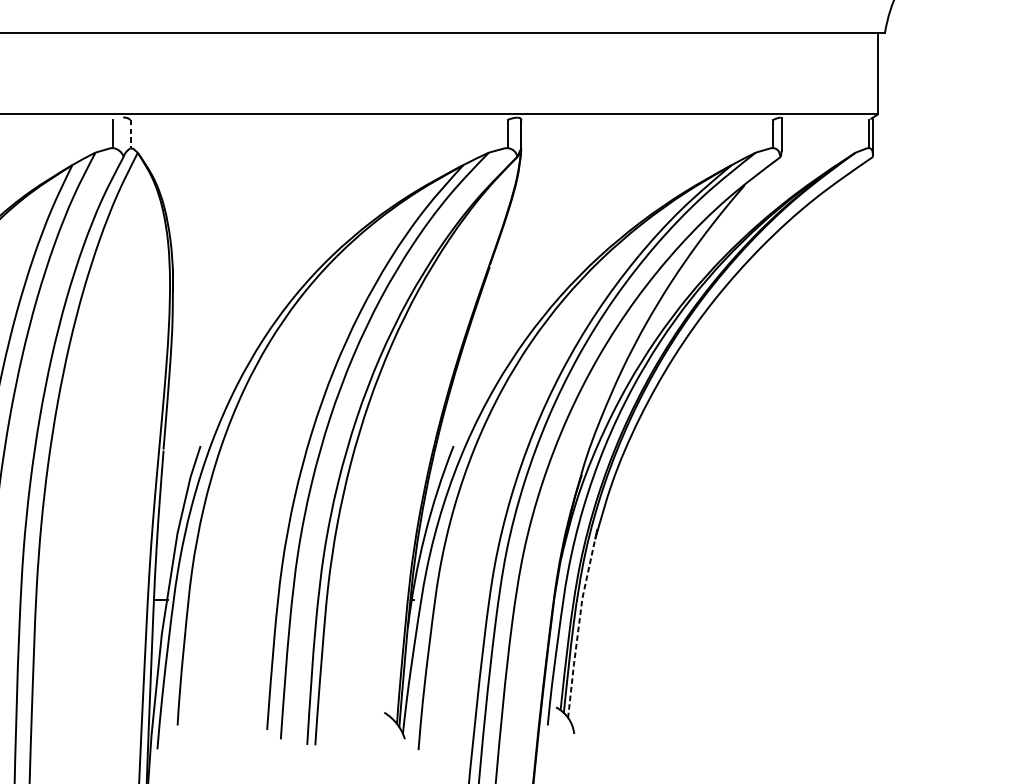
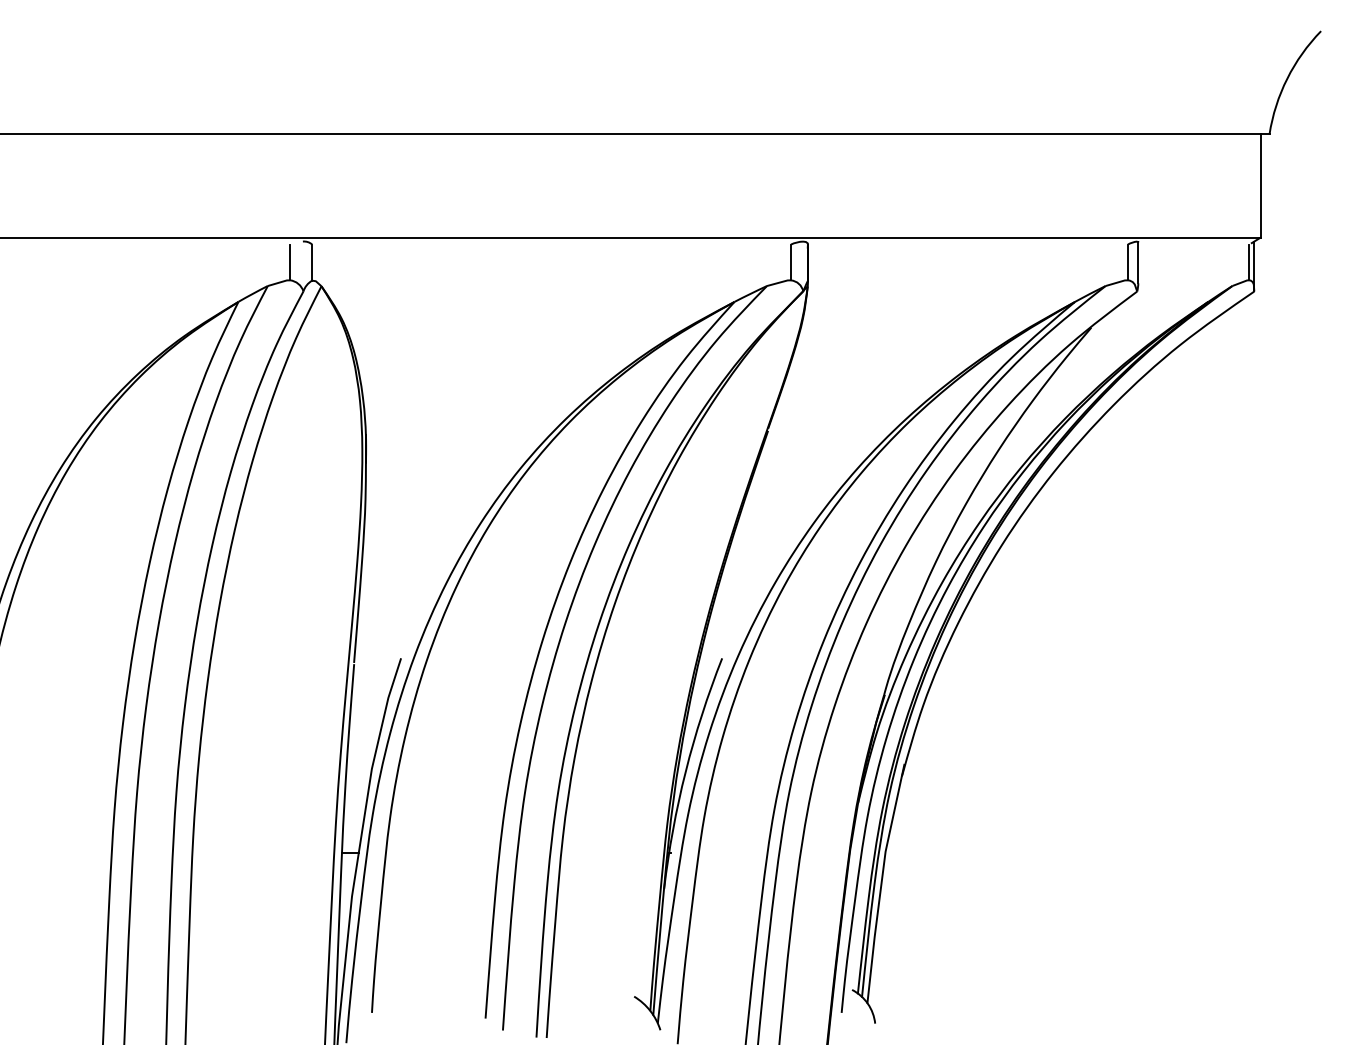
line: (130, 134) -> (312, 263), dashed -> solid
line: (578, 628) -> (880, 889), dashed -> solid

